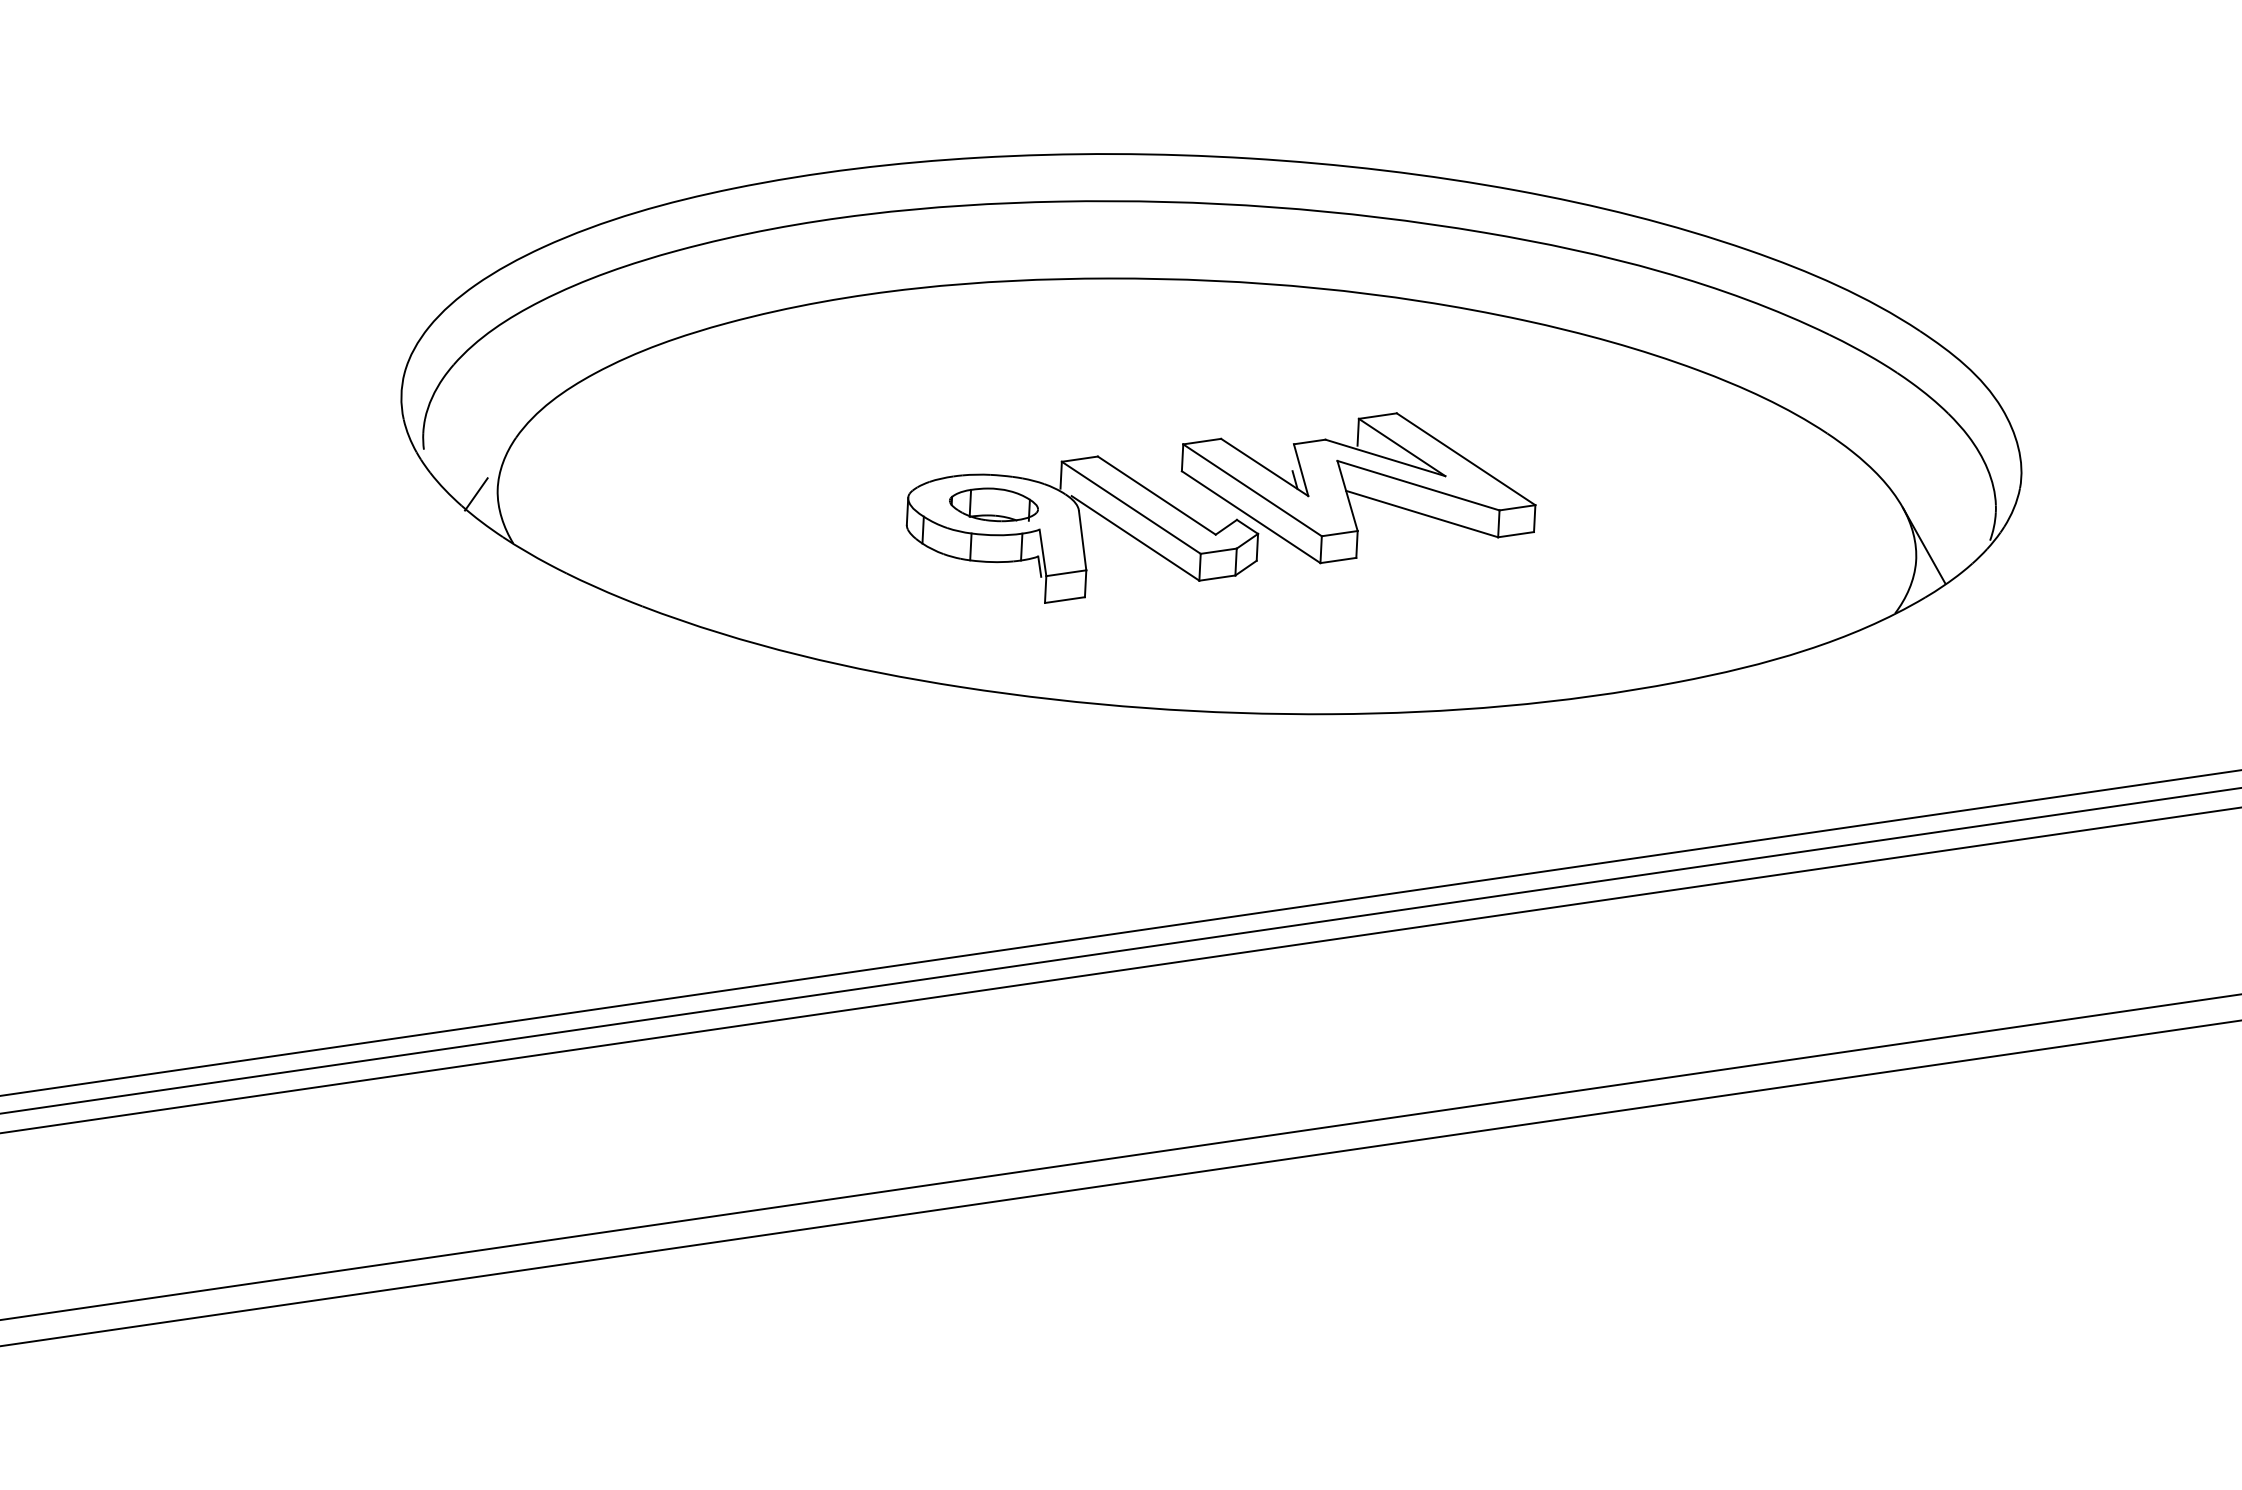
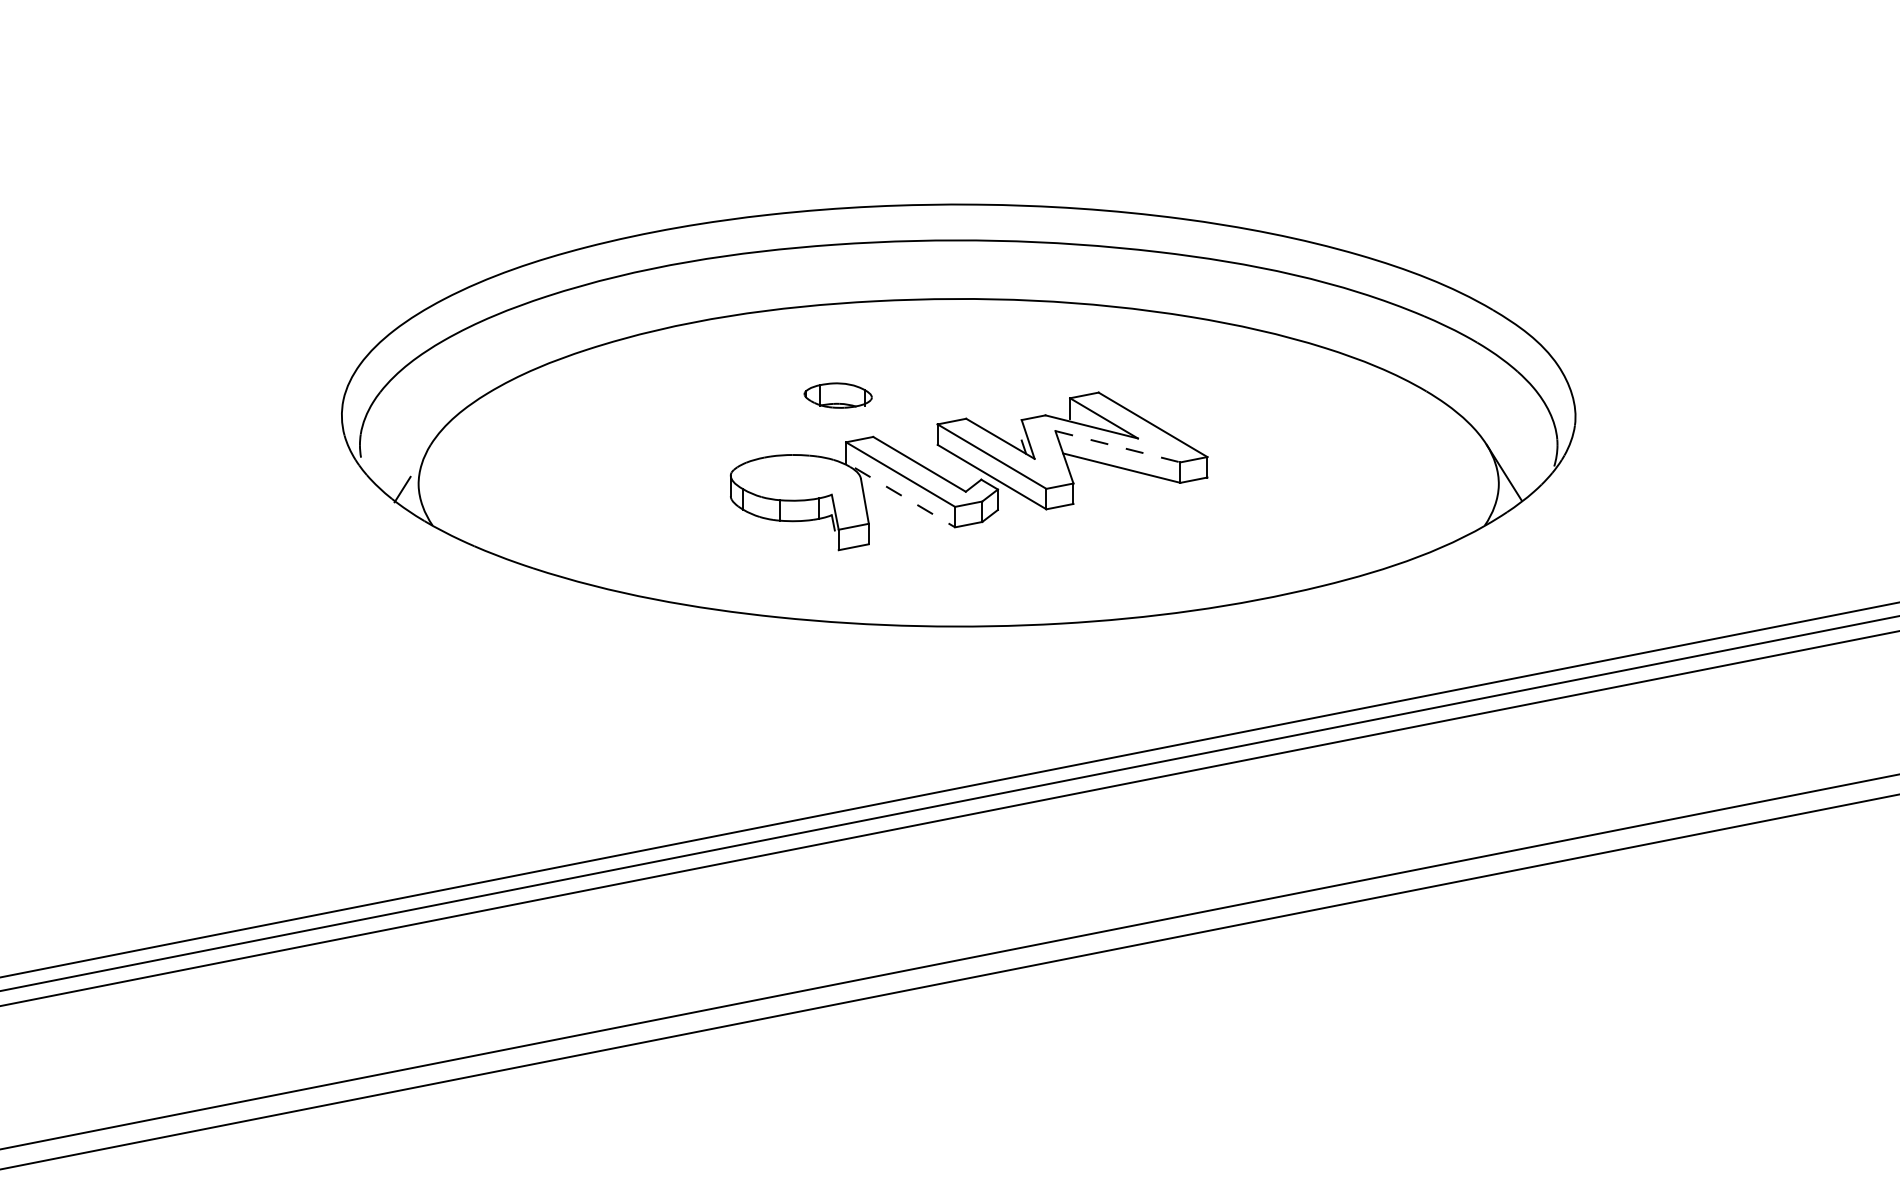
line: (1419, 485) -> (1118, 446), solid -> dashed
part: (993, 504) -> (837, 395), moved
line: (1136, 538) -> (905, 497), solid -> dashed

